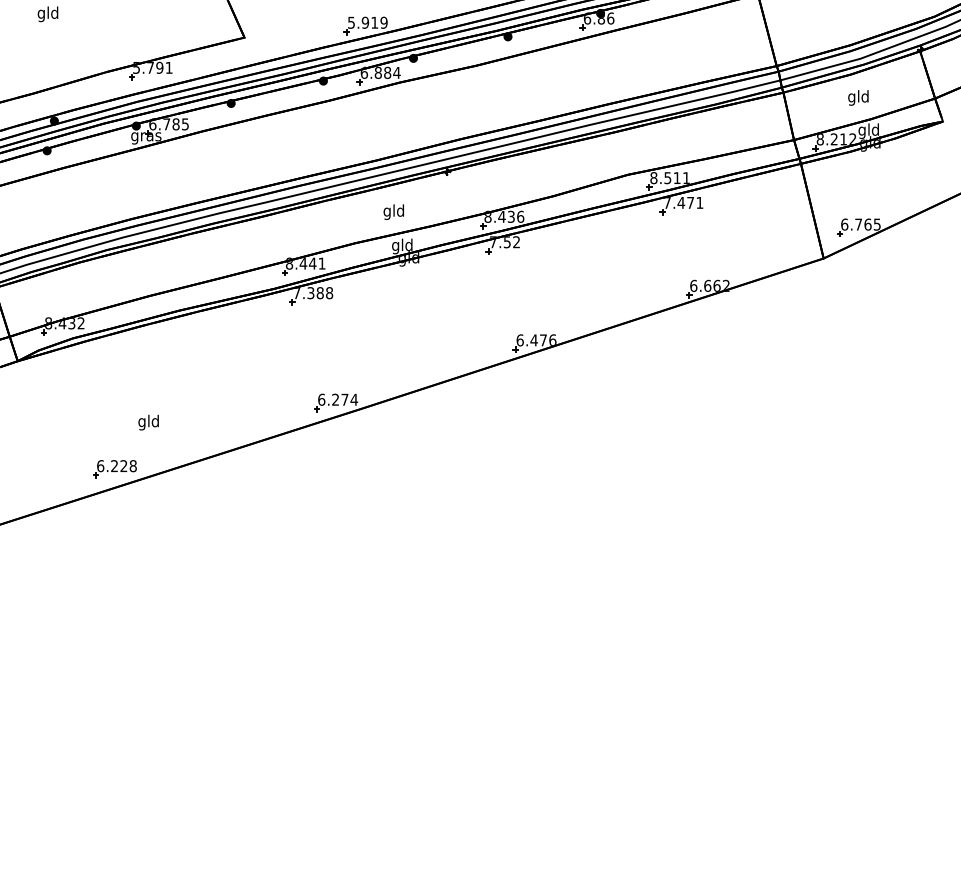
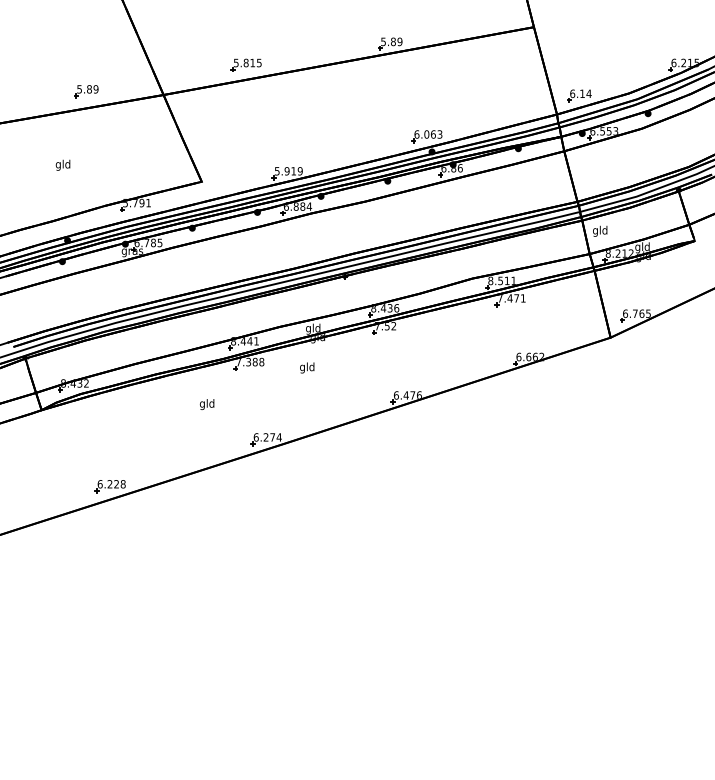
text: (858, 96) -> (600, 230), moved
text: (394, 211) -> (307, 367), moved
text: (147, 422) -> (206, 404), moved

